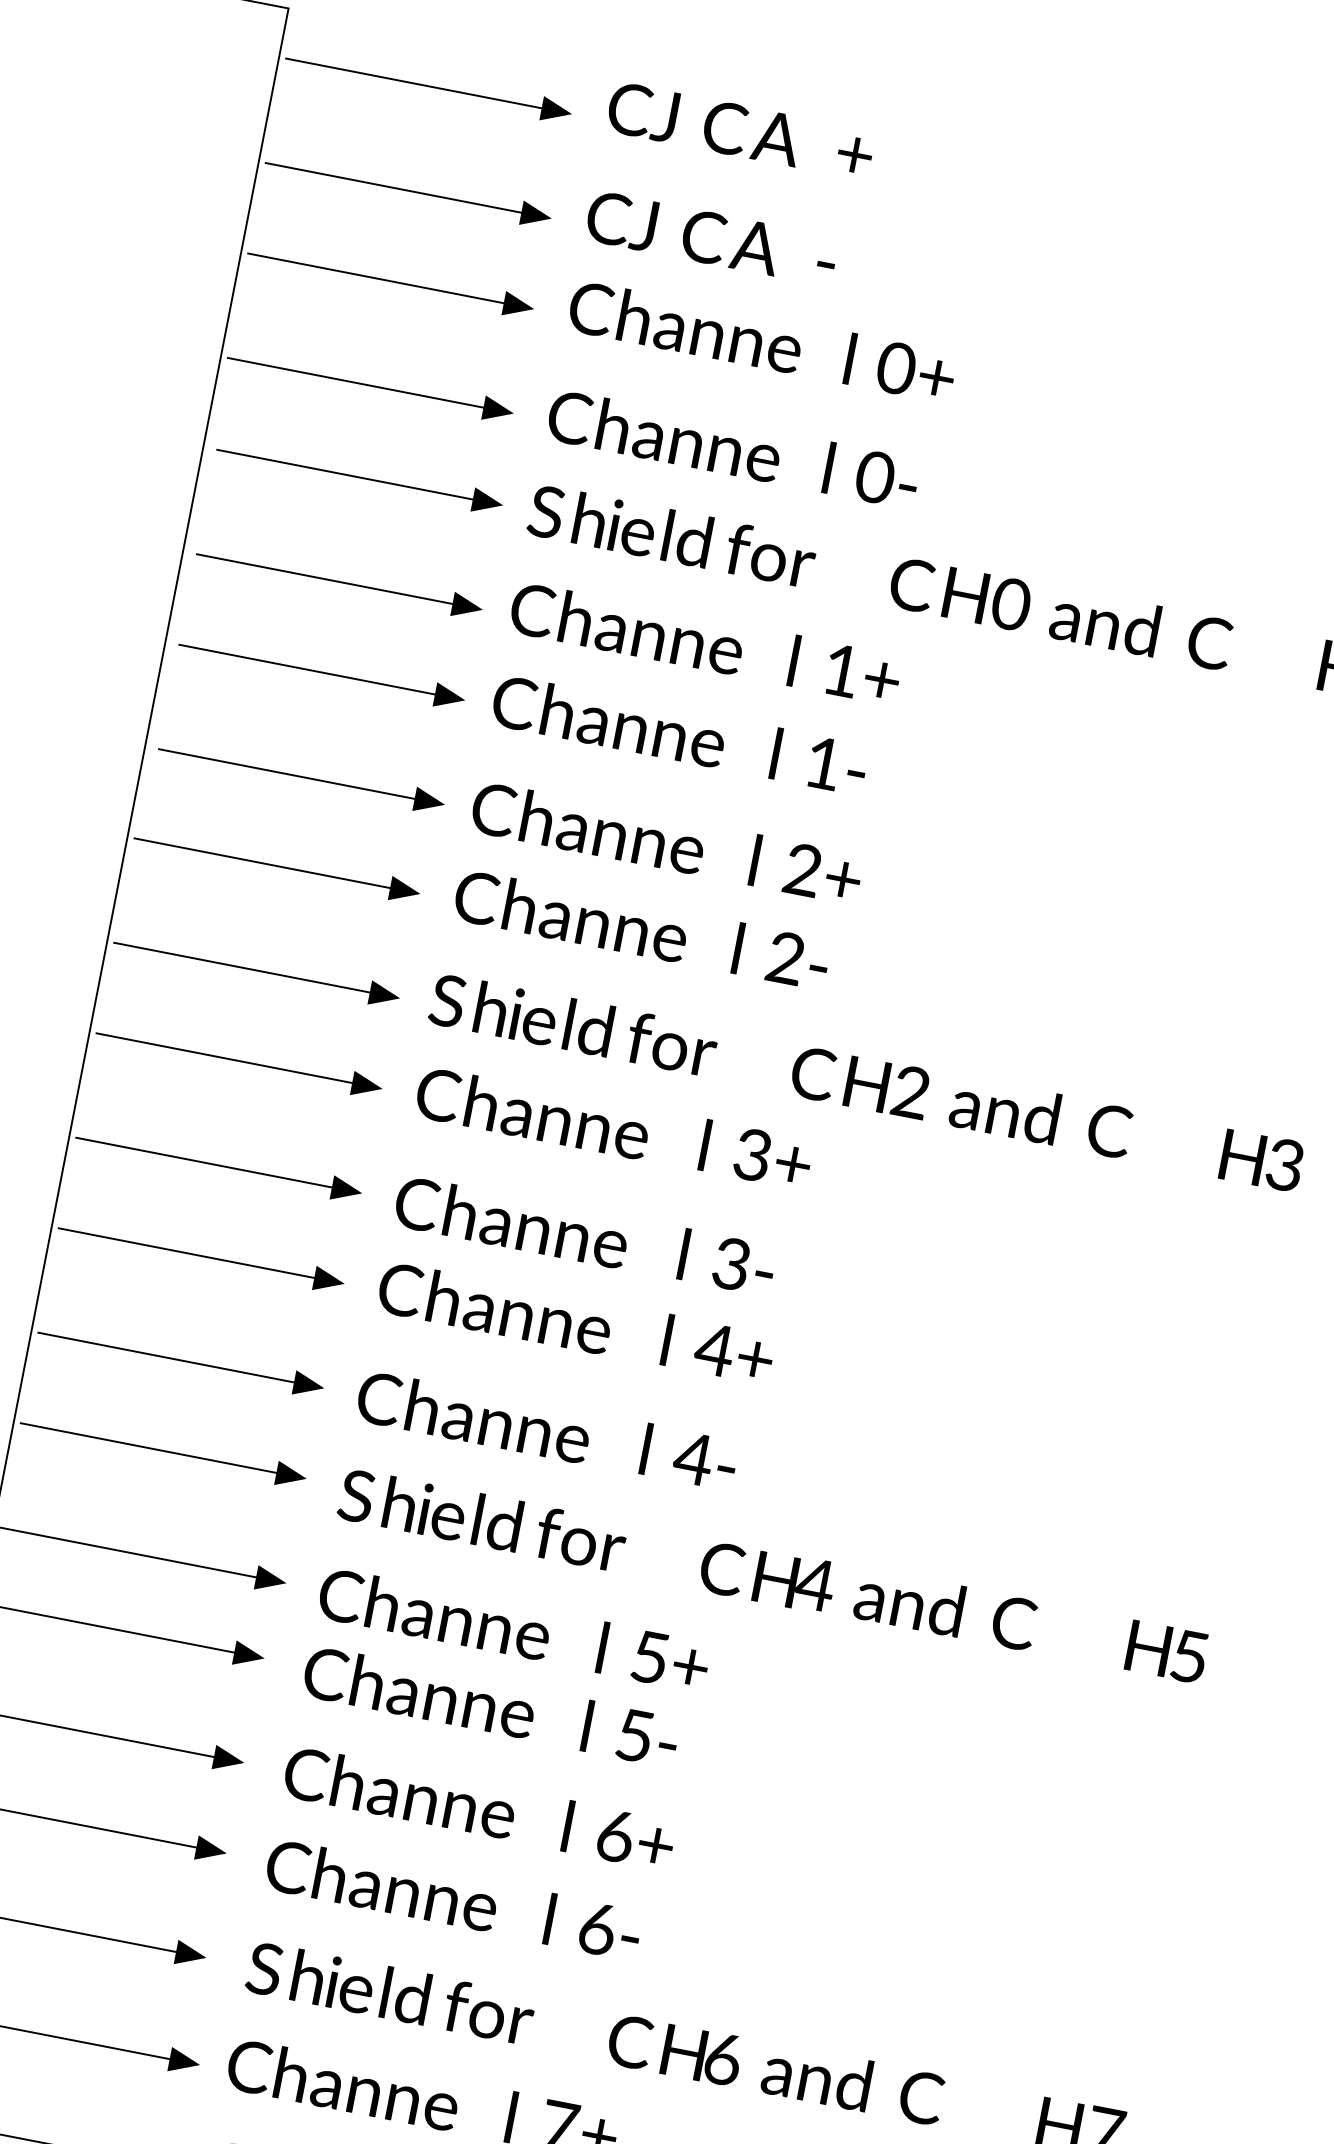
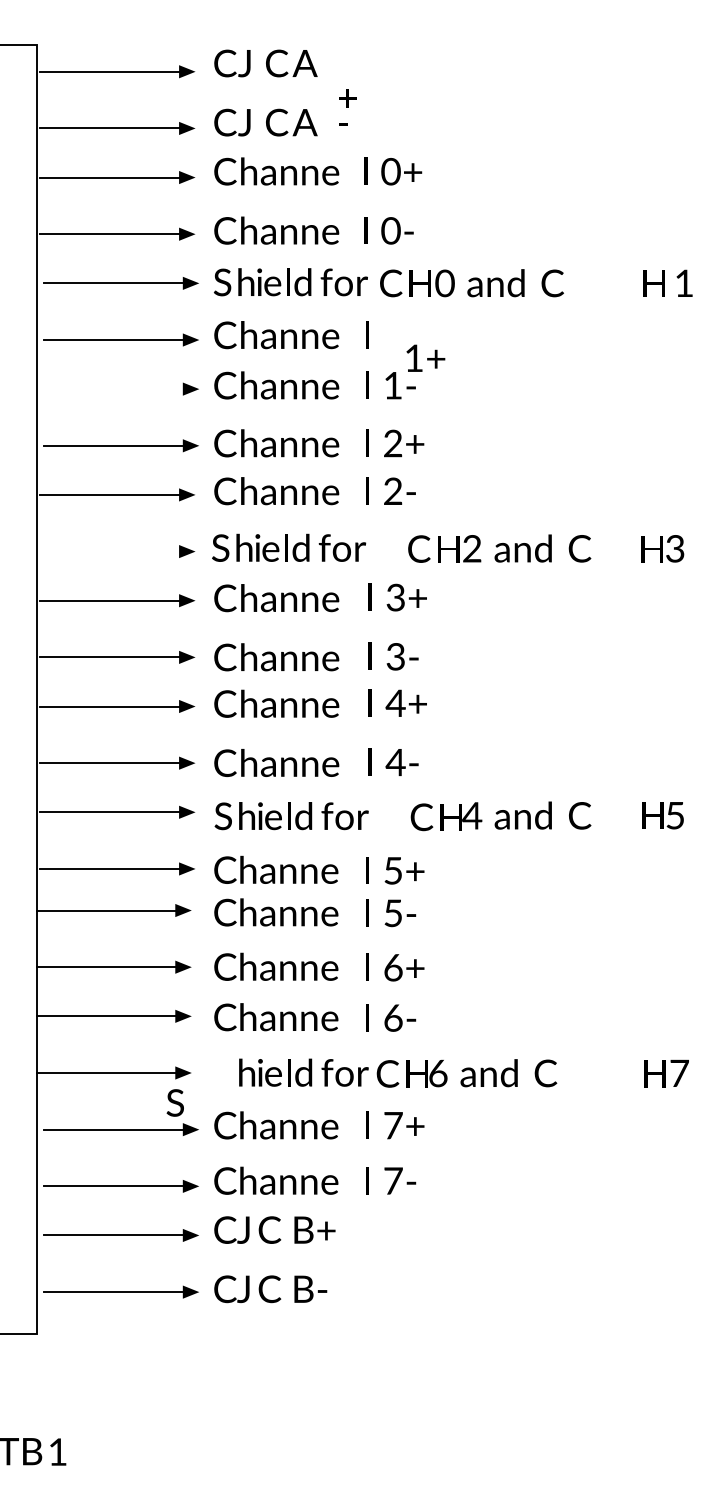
text: (854, 155) -> (347, 98), moved
text: (1060, 613) -> (471, 283), moved
line: (307, 670) -> (113, 389), removed
text: (862, 673) -> (425, 357), moved
line: (243, 967) -> (110, 551), removed
text: (263, 1967) -> (174, 1102), moved
text: (775, 2069) -> (466, 1073), moved

